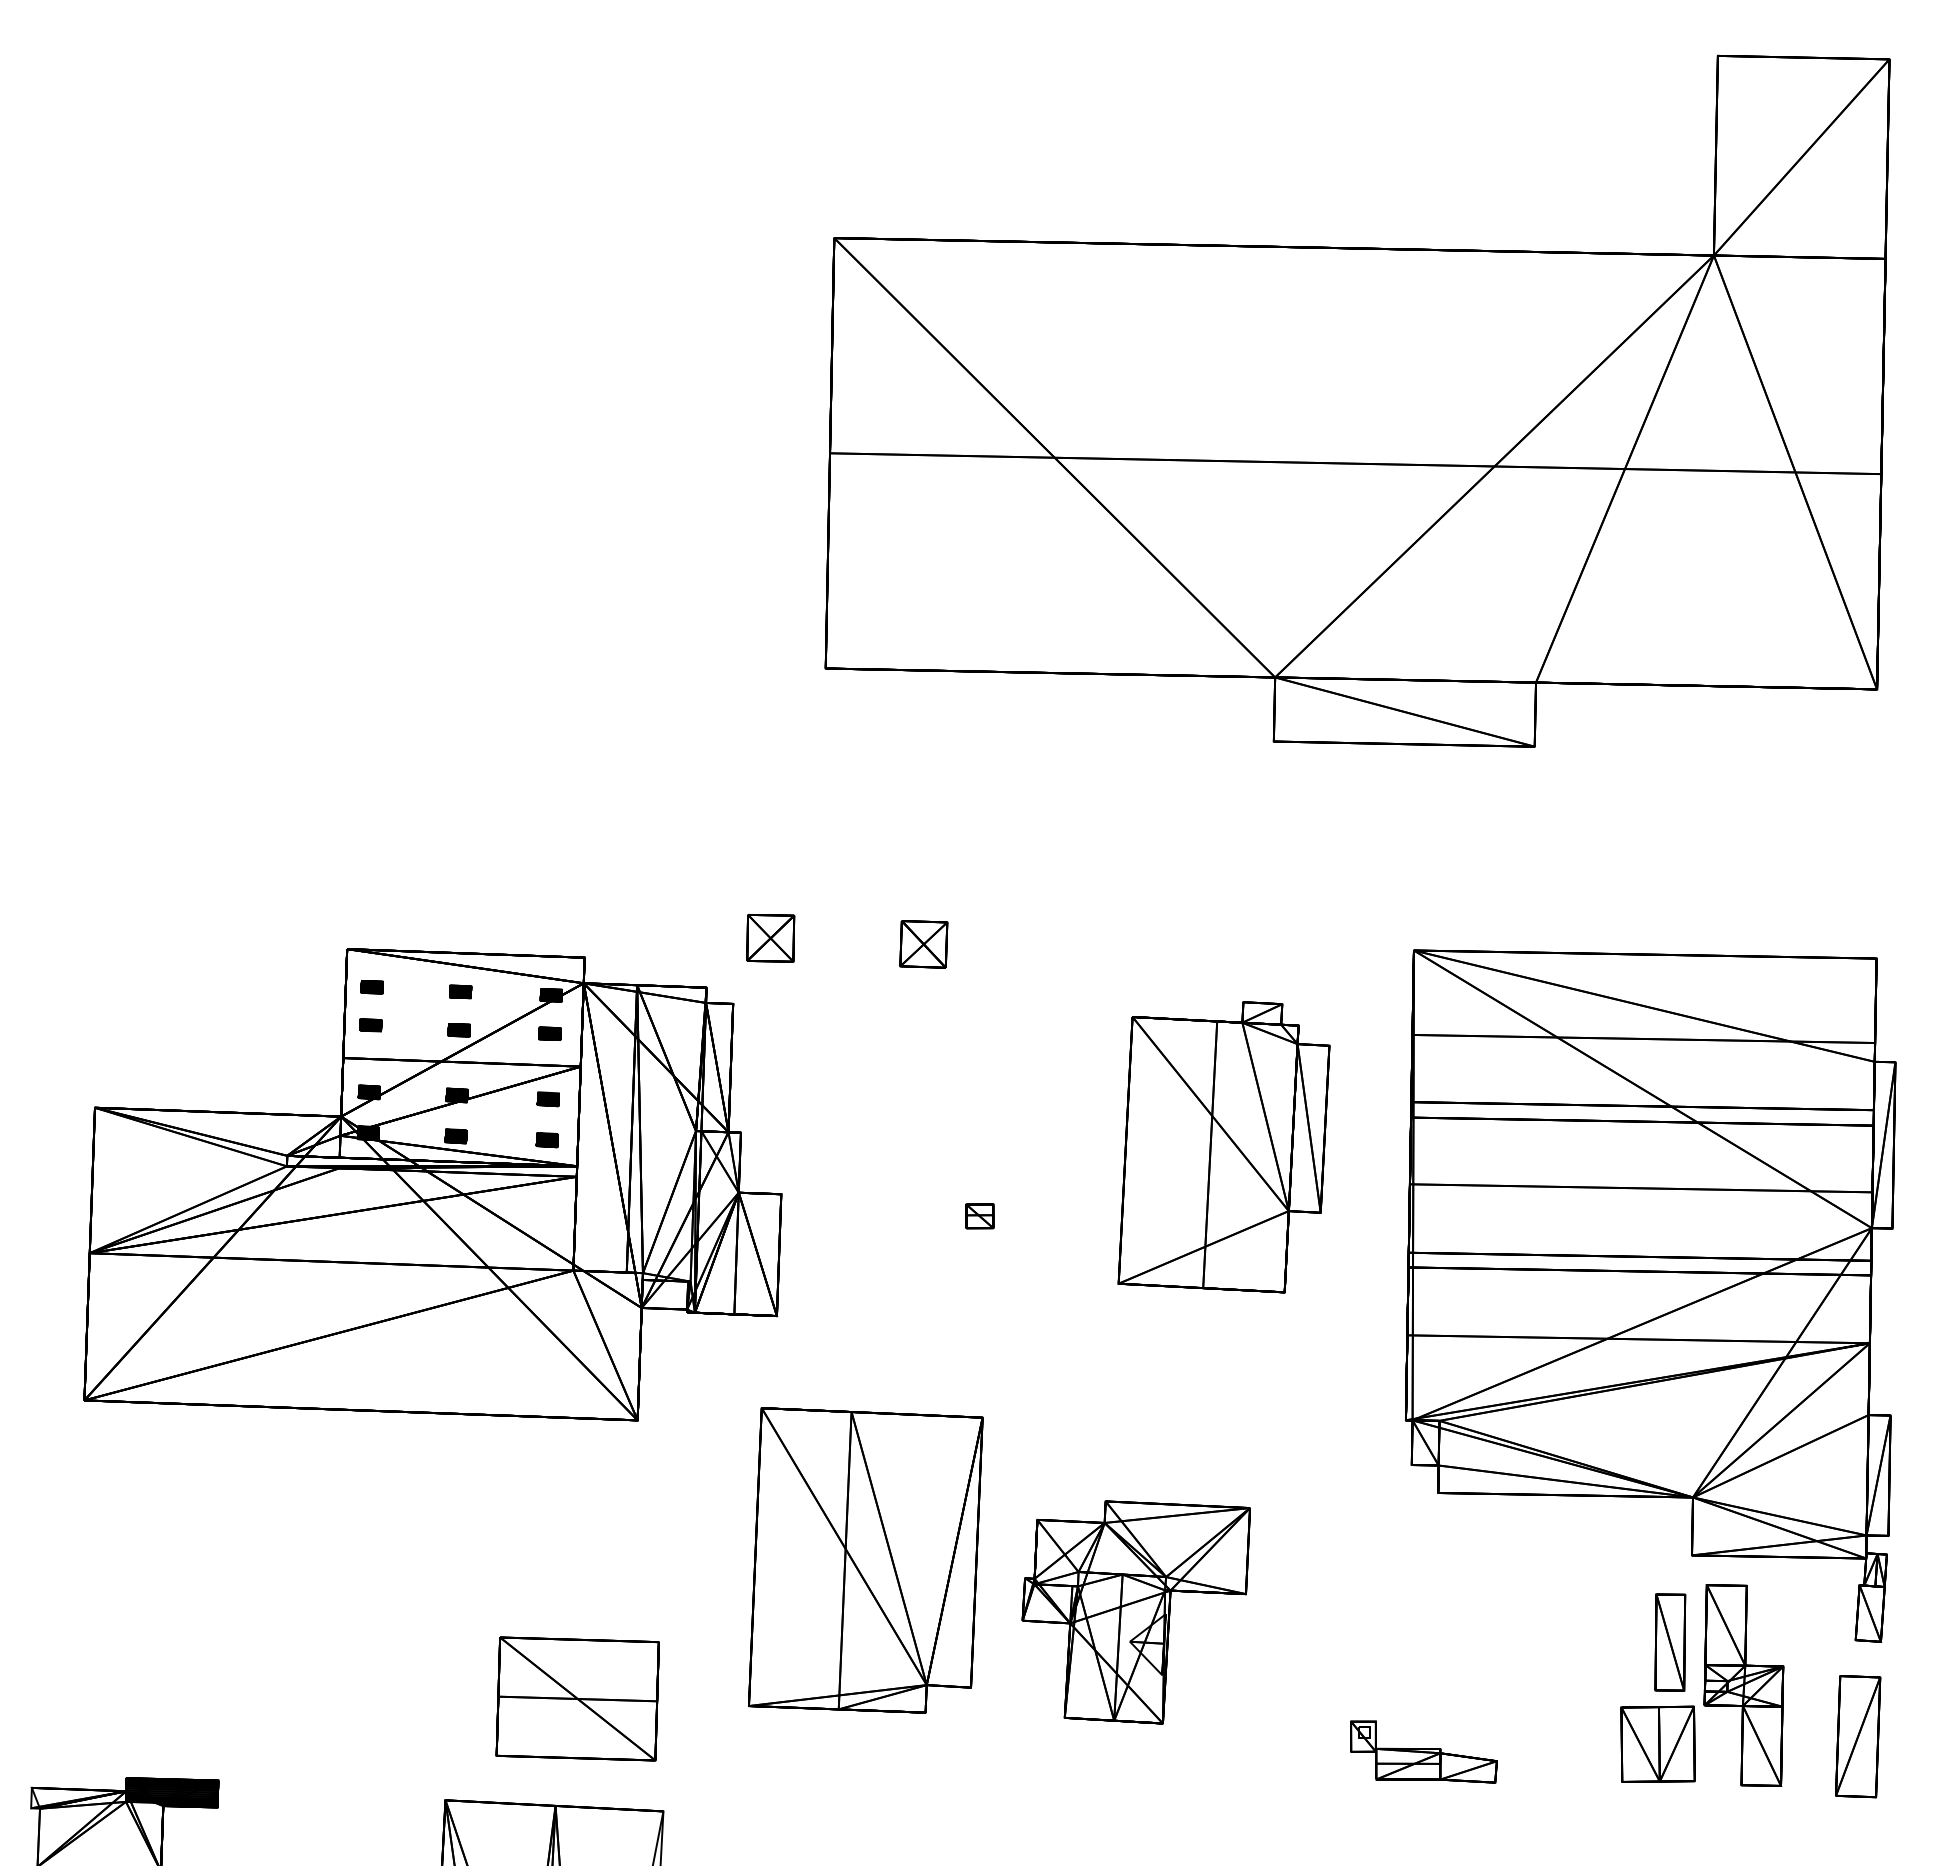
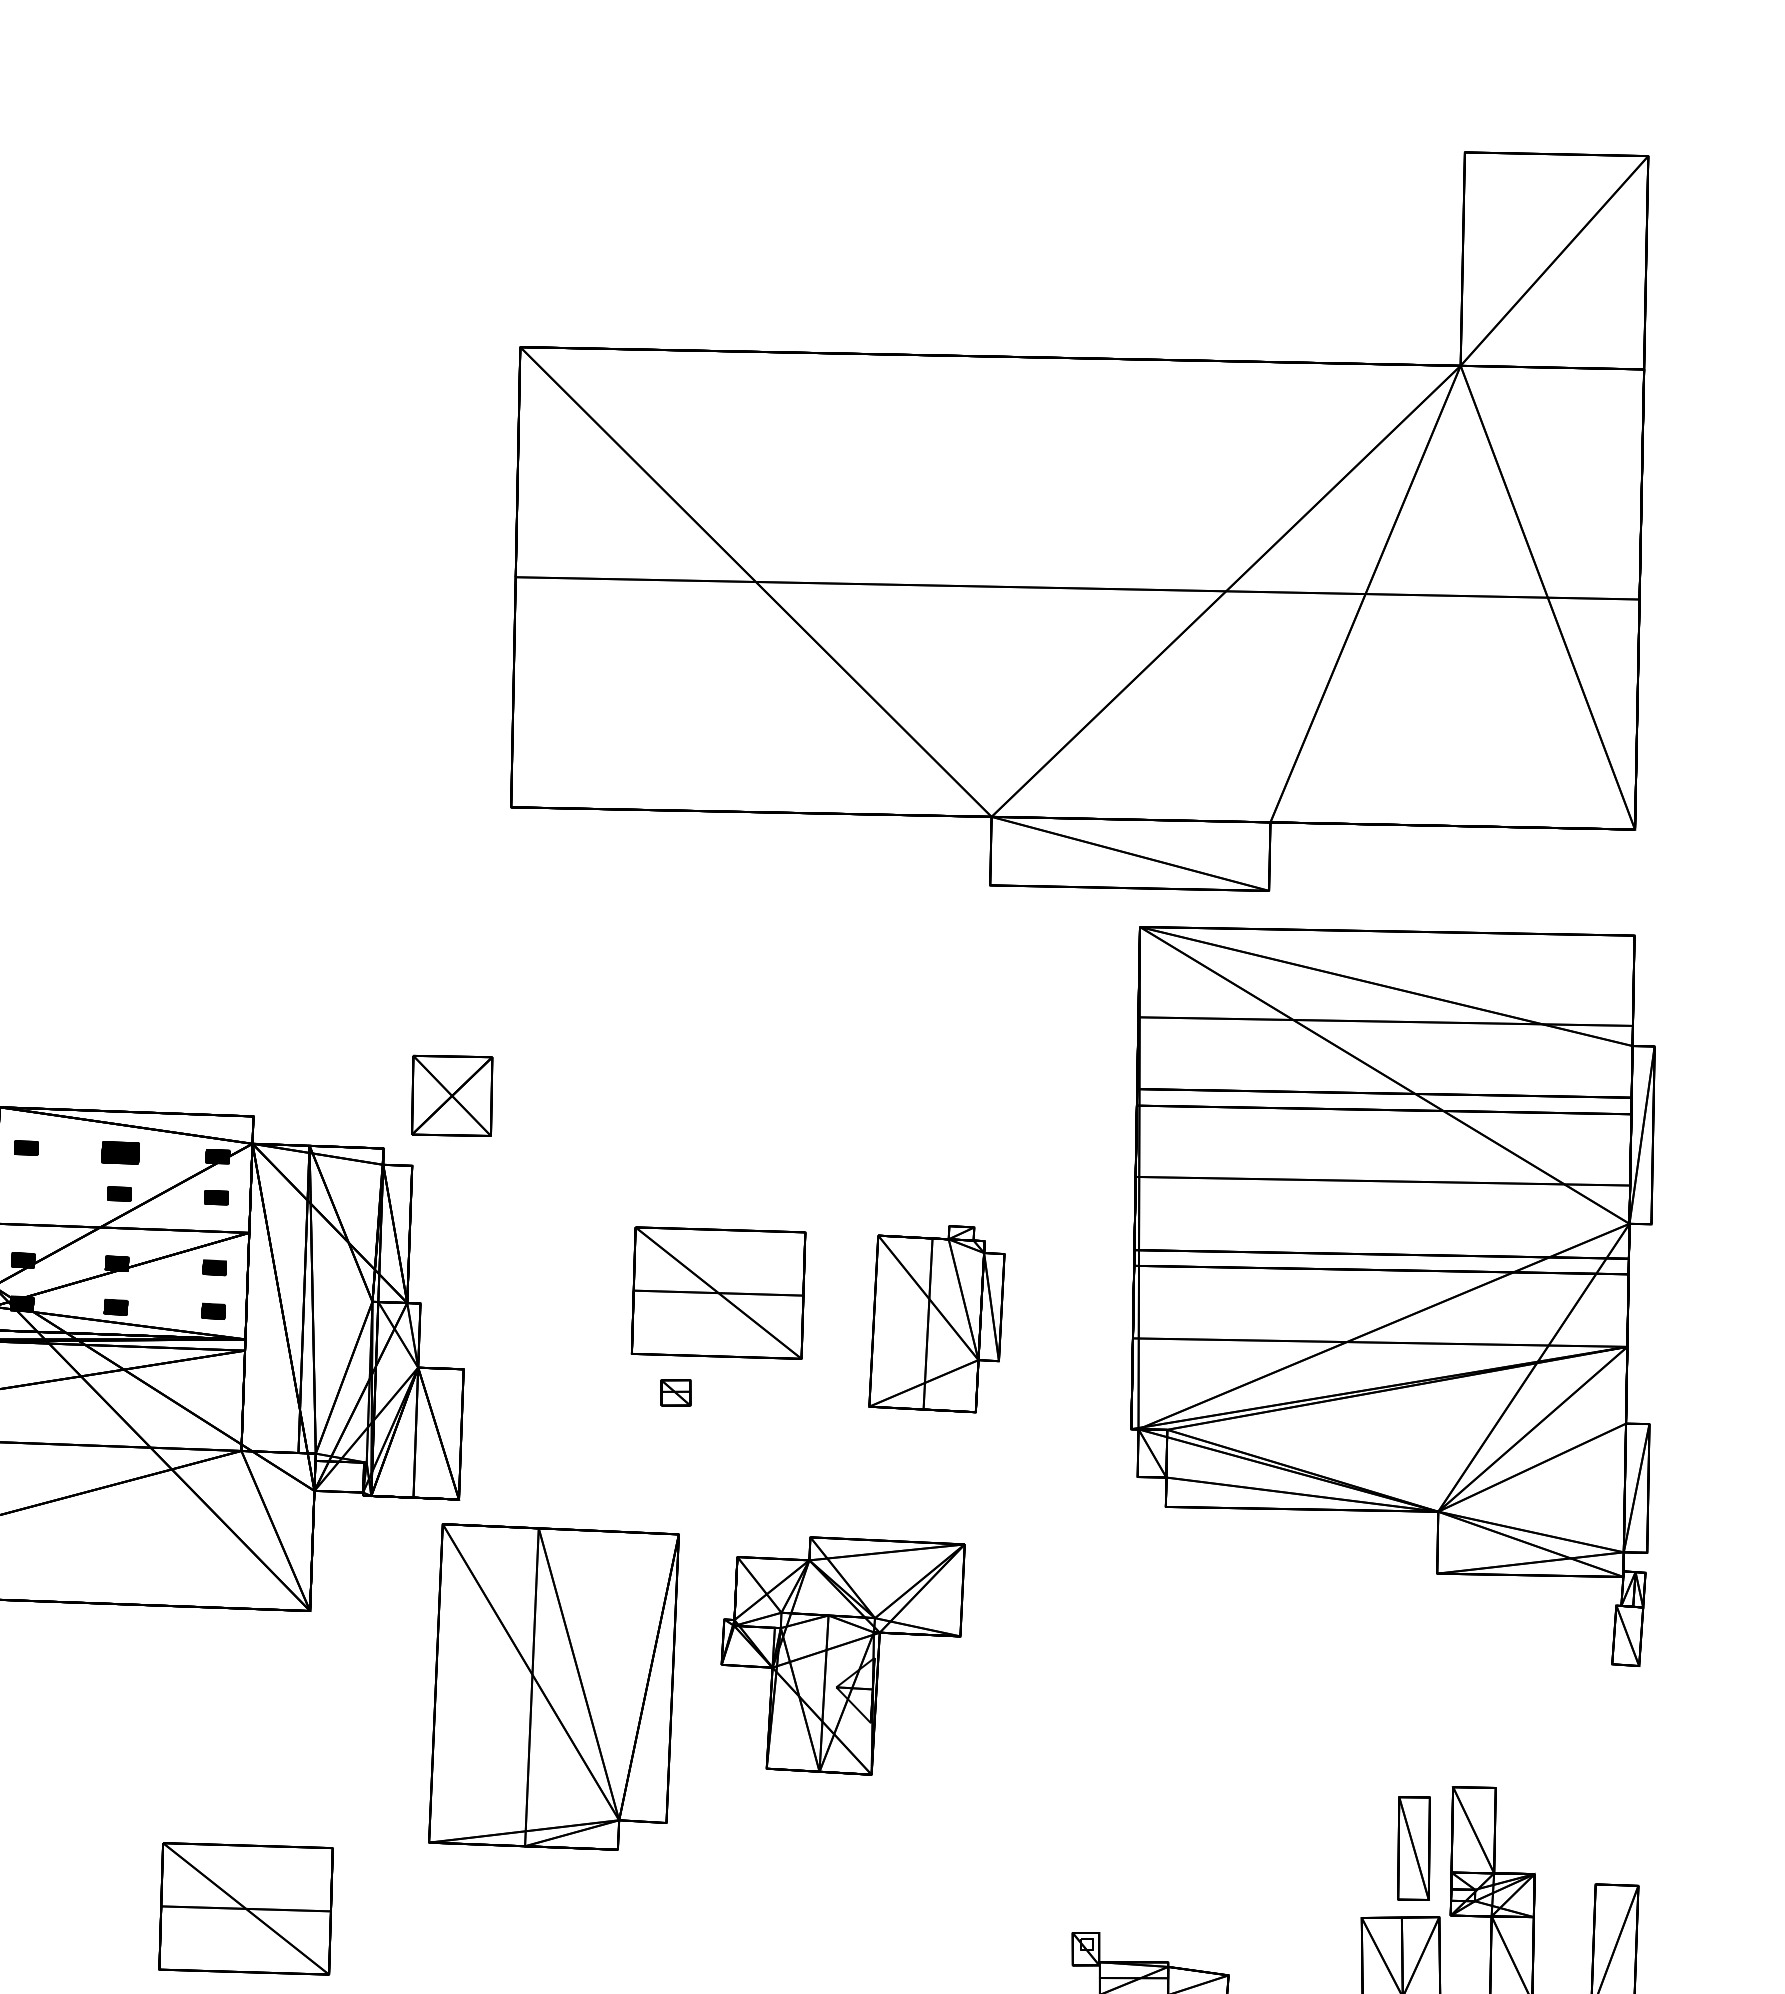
part: (770, 937) -> (452, 1094), size x1.6
part: (923, 944) -> (615, 1102), removed
part: (460, 991) -> (120, 1152), size x1.6
part: (370, 1025) -> (24, 1188), removed
part: (1019, 1122) -> (718, 1292), added
part: (1223, 1147) -> (936, 1319), size x0.6
part: (1650, 1295) -> (1392, 1295), moved
part: (865, 1560) -> (553, 1687), moved
part: (1135, 1612) -> (842, 1656), moved

